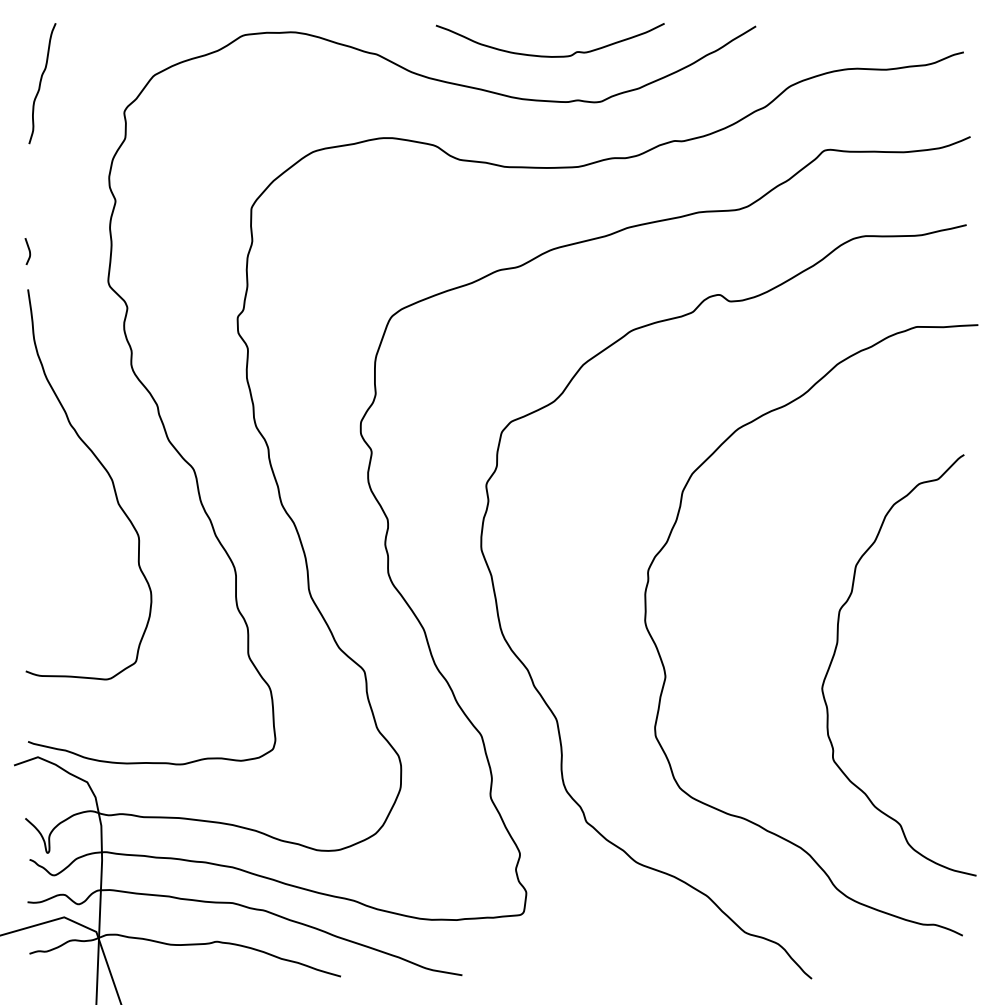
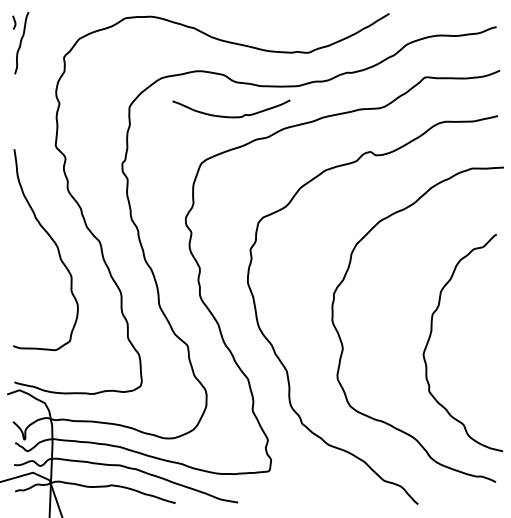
curve: (550, 55) -> (231, 116), moved
curve: (28, 251) -> (14, 22), moved

